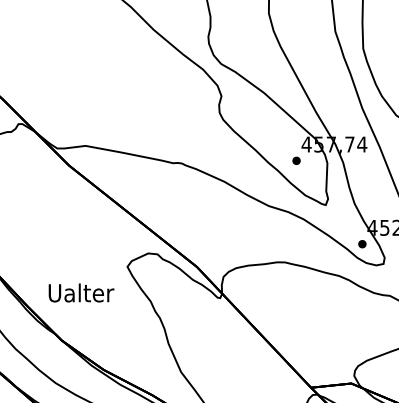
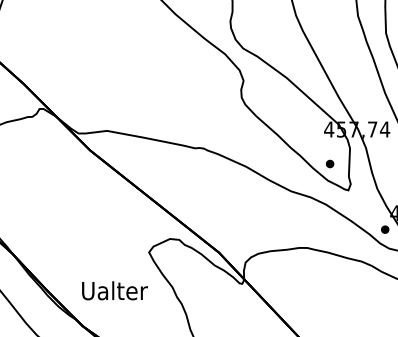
part: (296, 160) -> (330, 163), moved
text: (81, 292) -> (114, 290), moved

